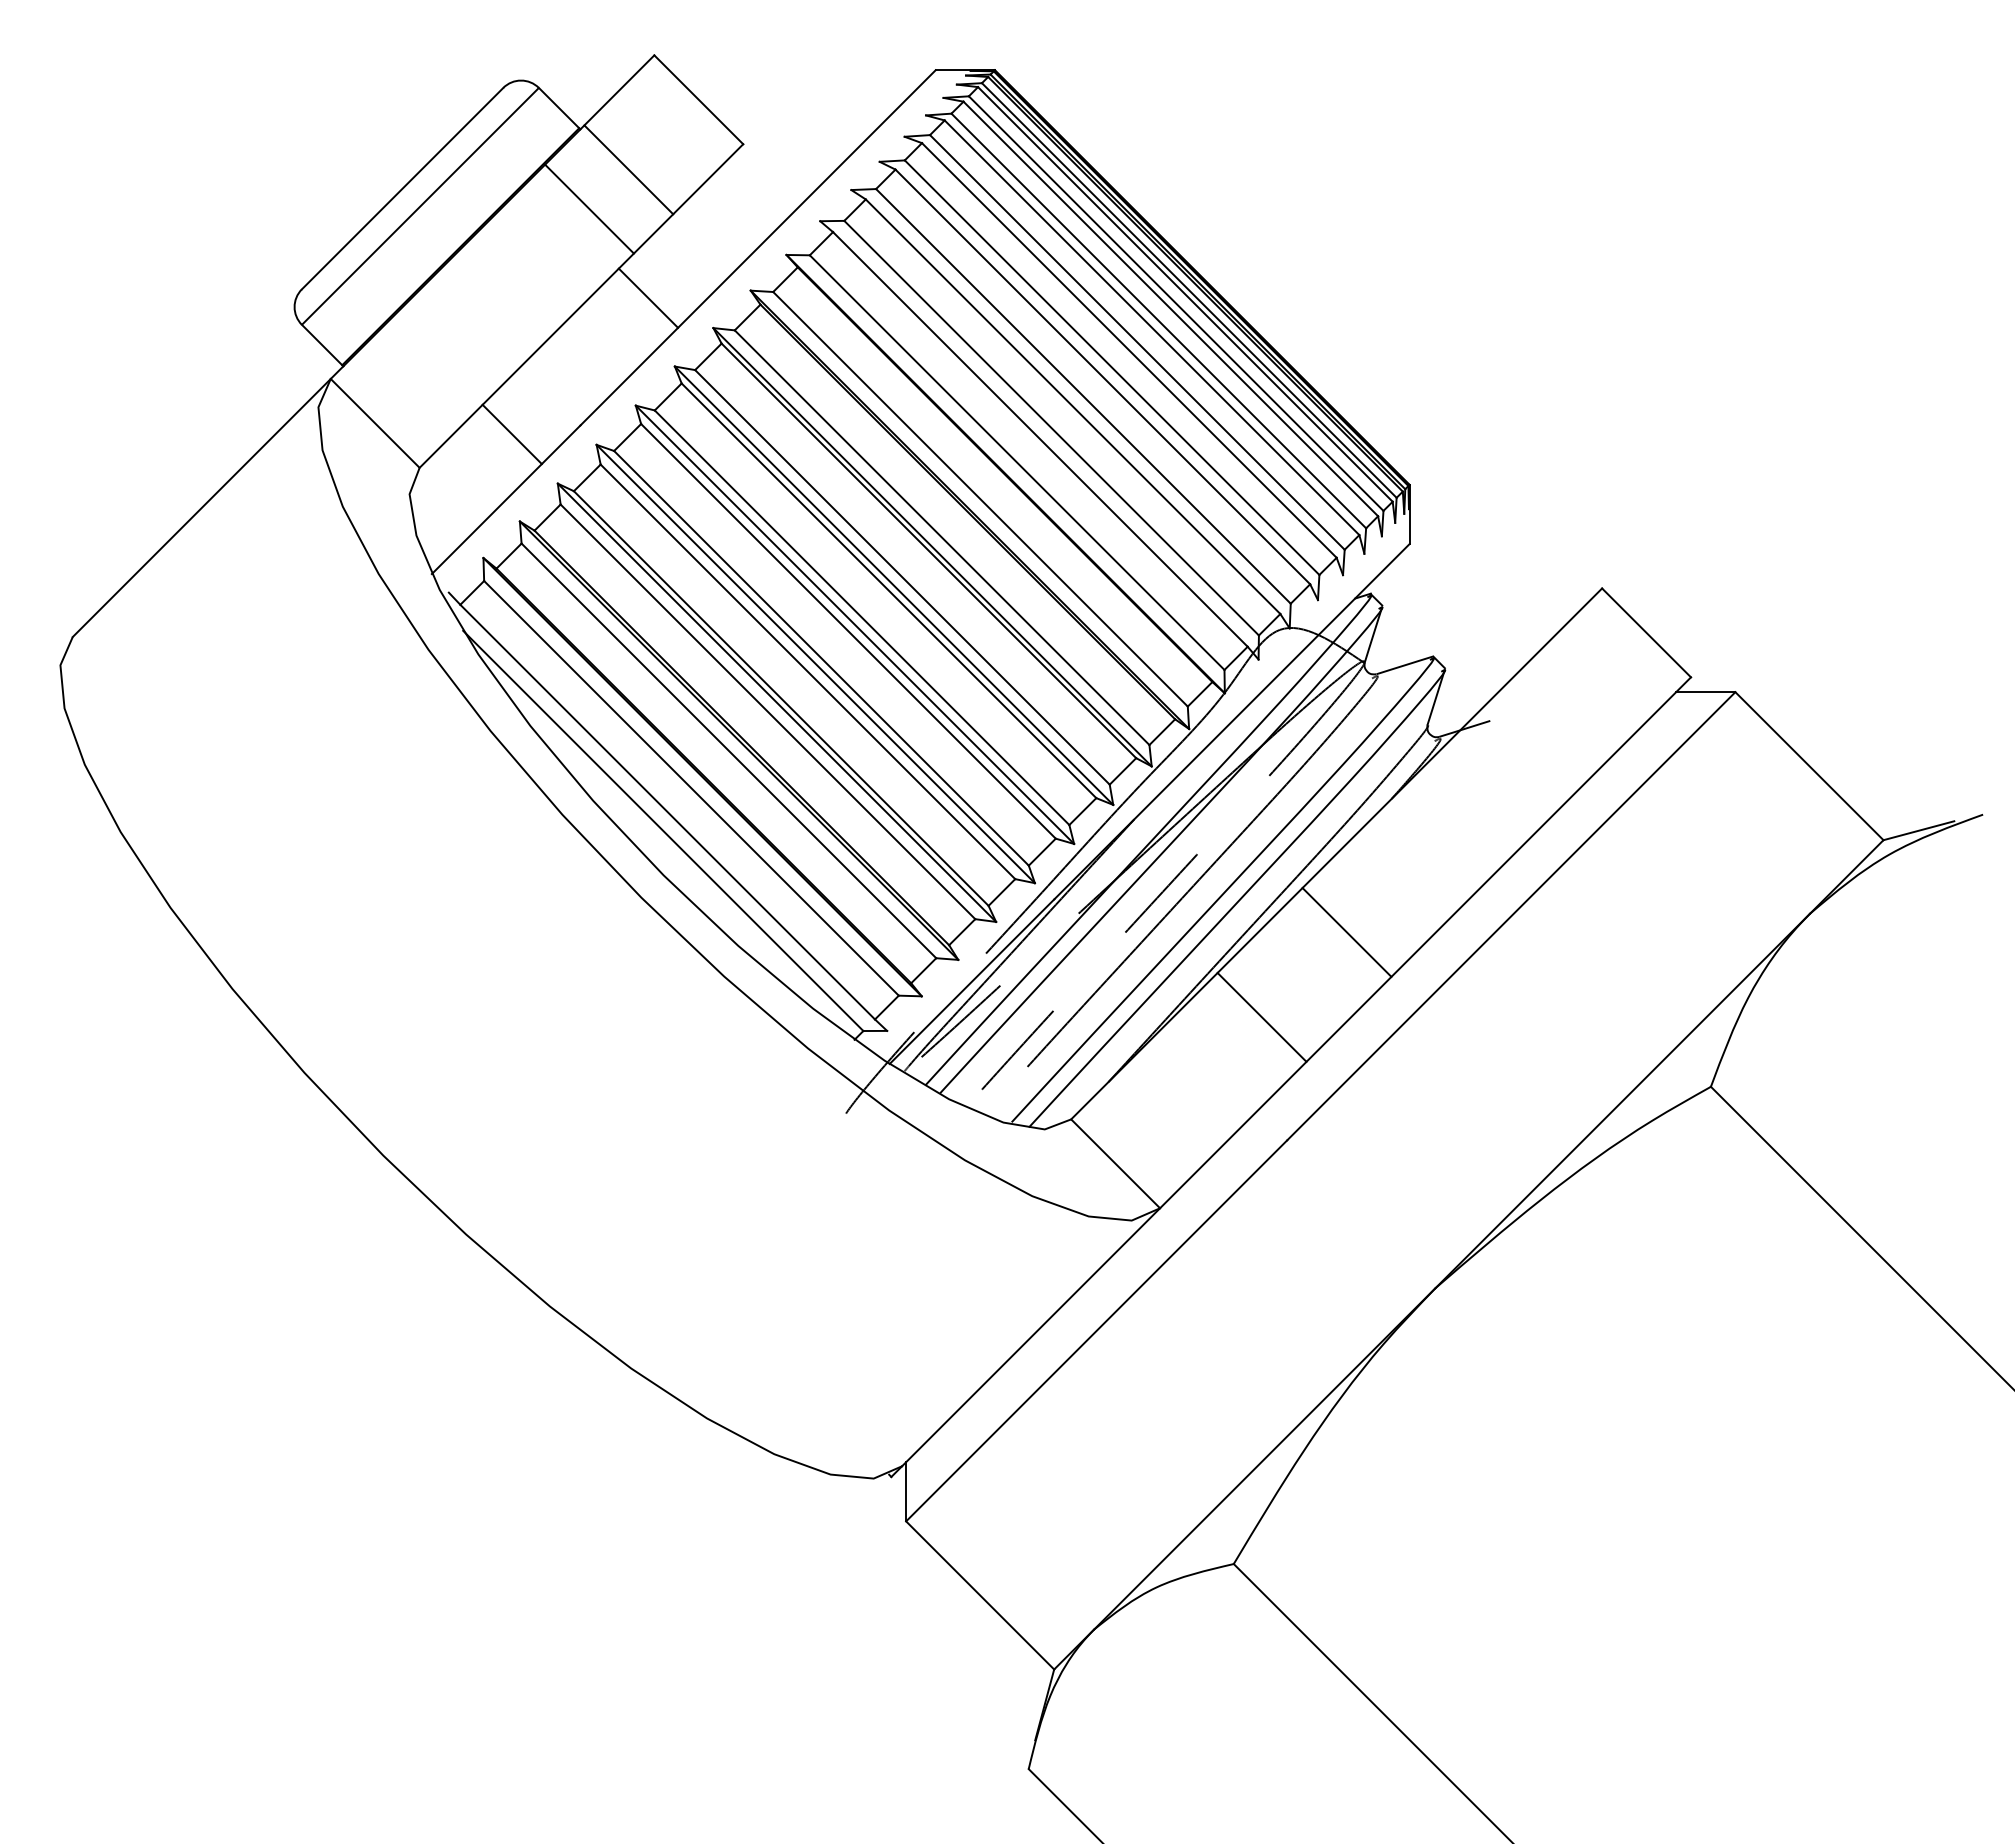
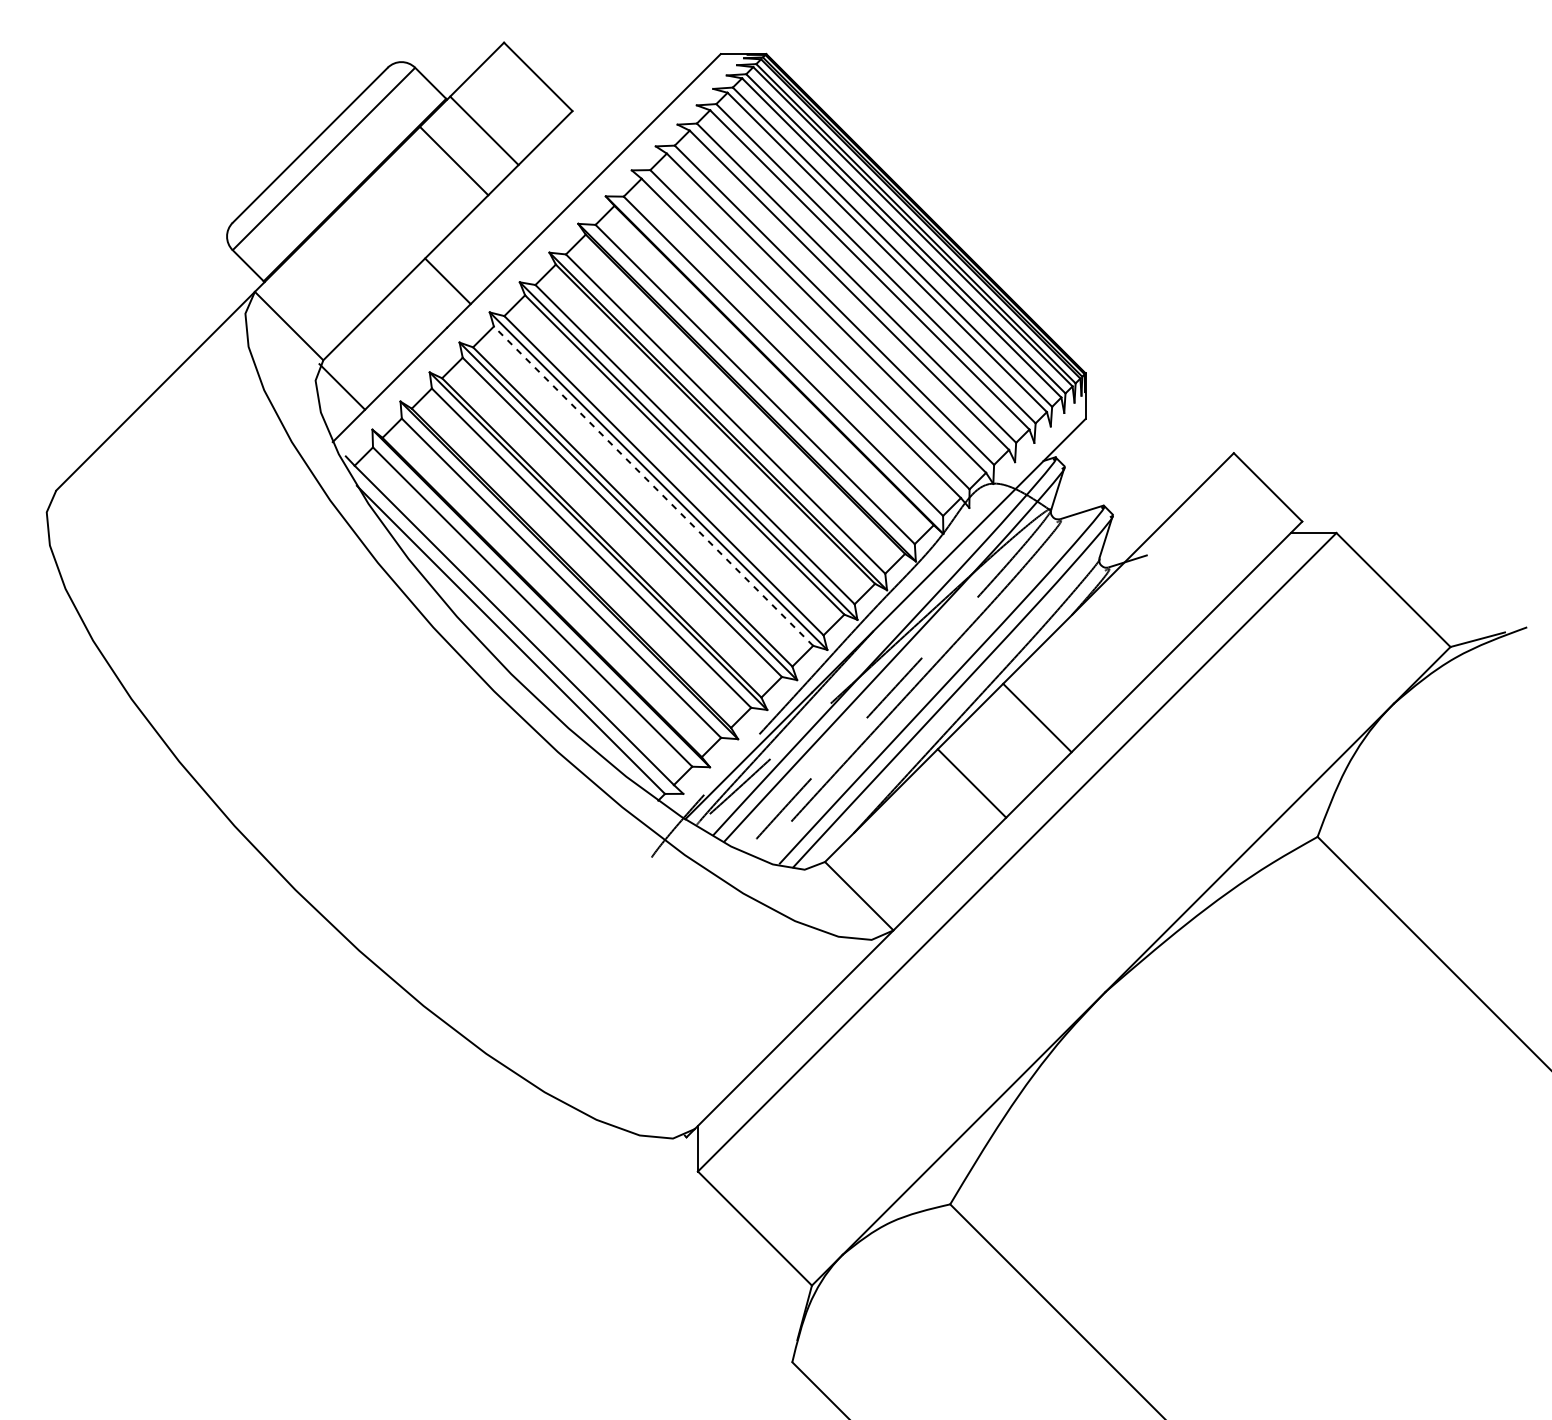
line: (648, 297) -> (447, 280), moved
line: (511, 434) -> (341, 386), moved
line: (848, 631) -> (653, 486), solid -> dashed

